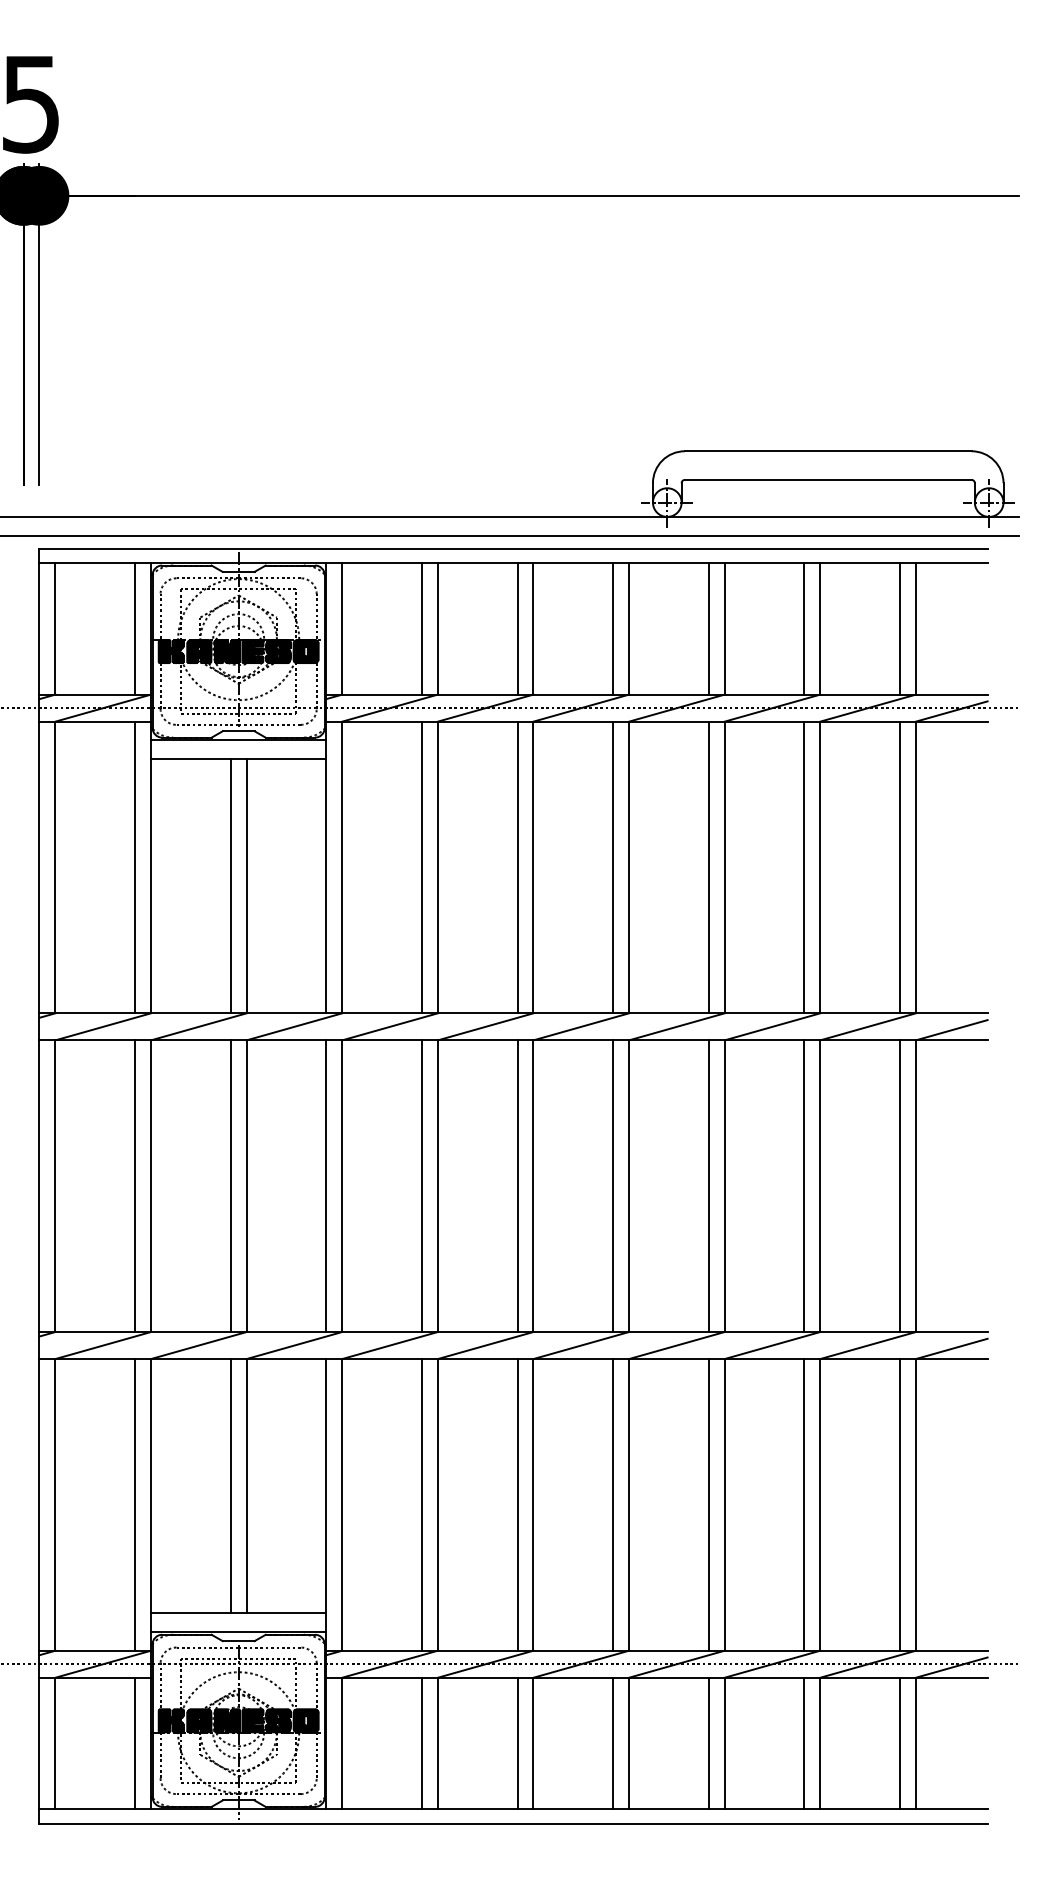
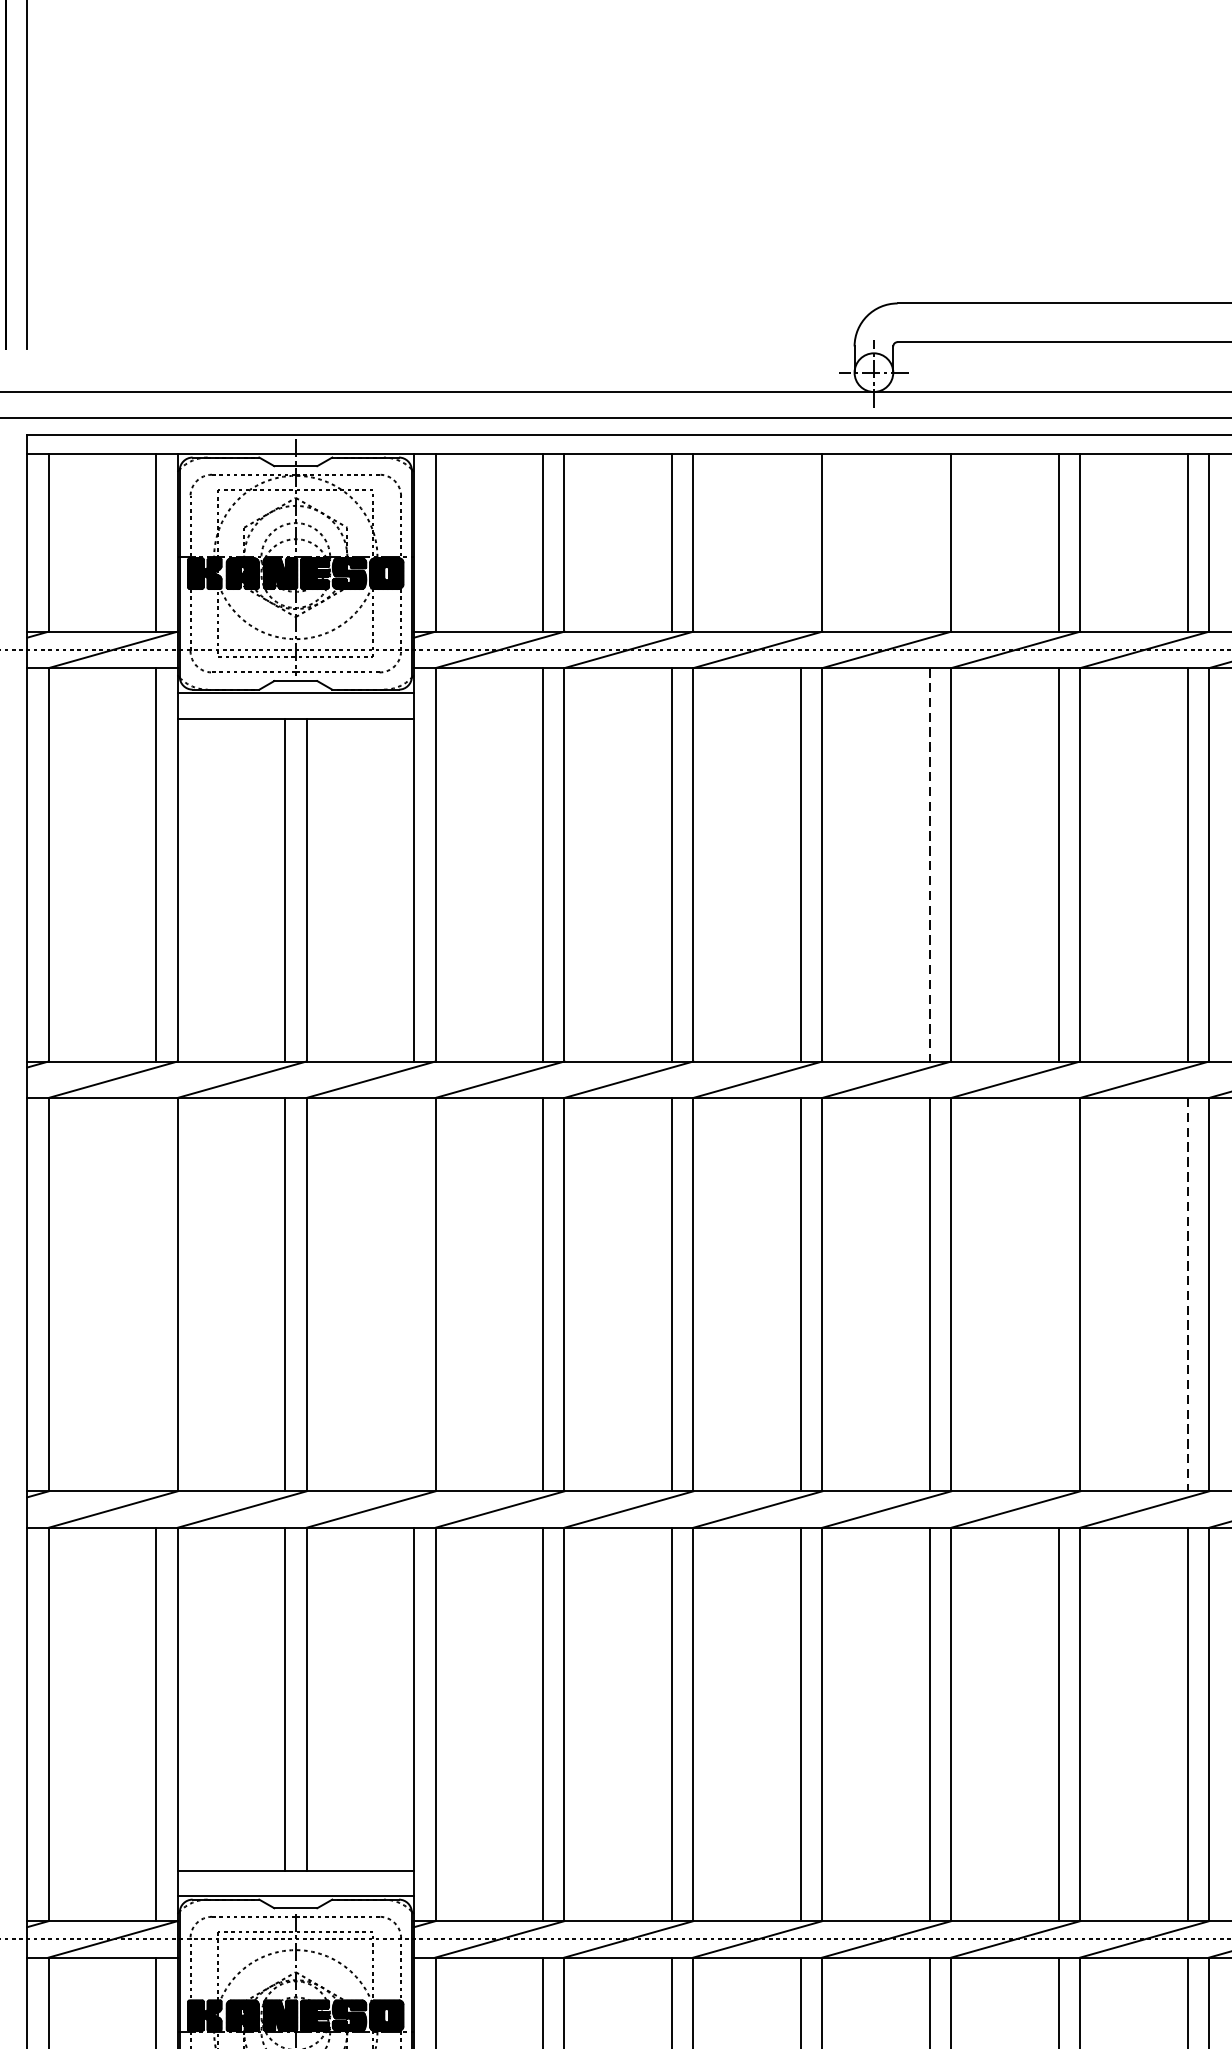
line: (613, 628) -> (801, 542), removed
line: (708, 628) -> (929, 542), removed
line: (708, 867) -> (929, 864), solid -> dashed
line: (135, 1186) -> (156, 1295), removed
line: (326, 1186) -> (414, 1295), removed
line: (804, 1186) -> (1058, 1295), removed
line: (899, 1186) -> (1187, 1295), solid -> dashed

